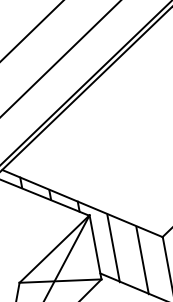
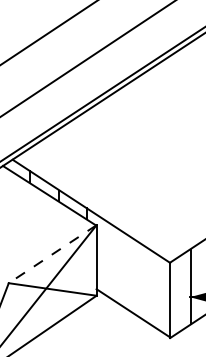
line: (113, 248) -> (115, 265), removed
line: (54, 249) -> (52, 254), solid -> dashed
line: (142, 260) -> (144, 283), removed

